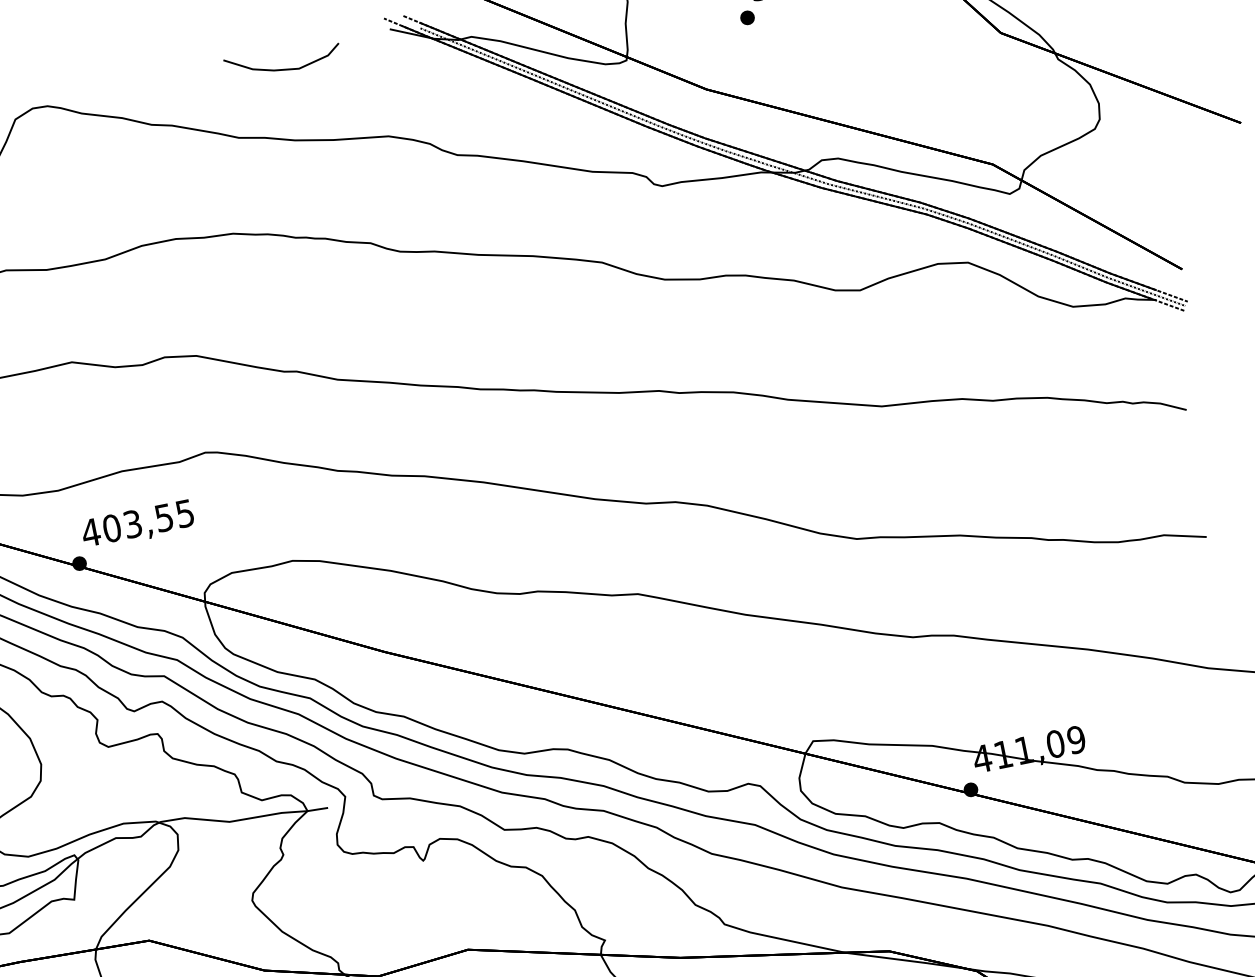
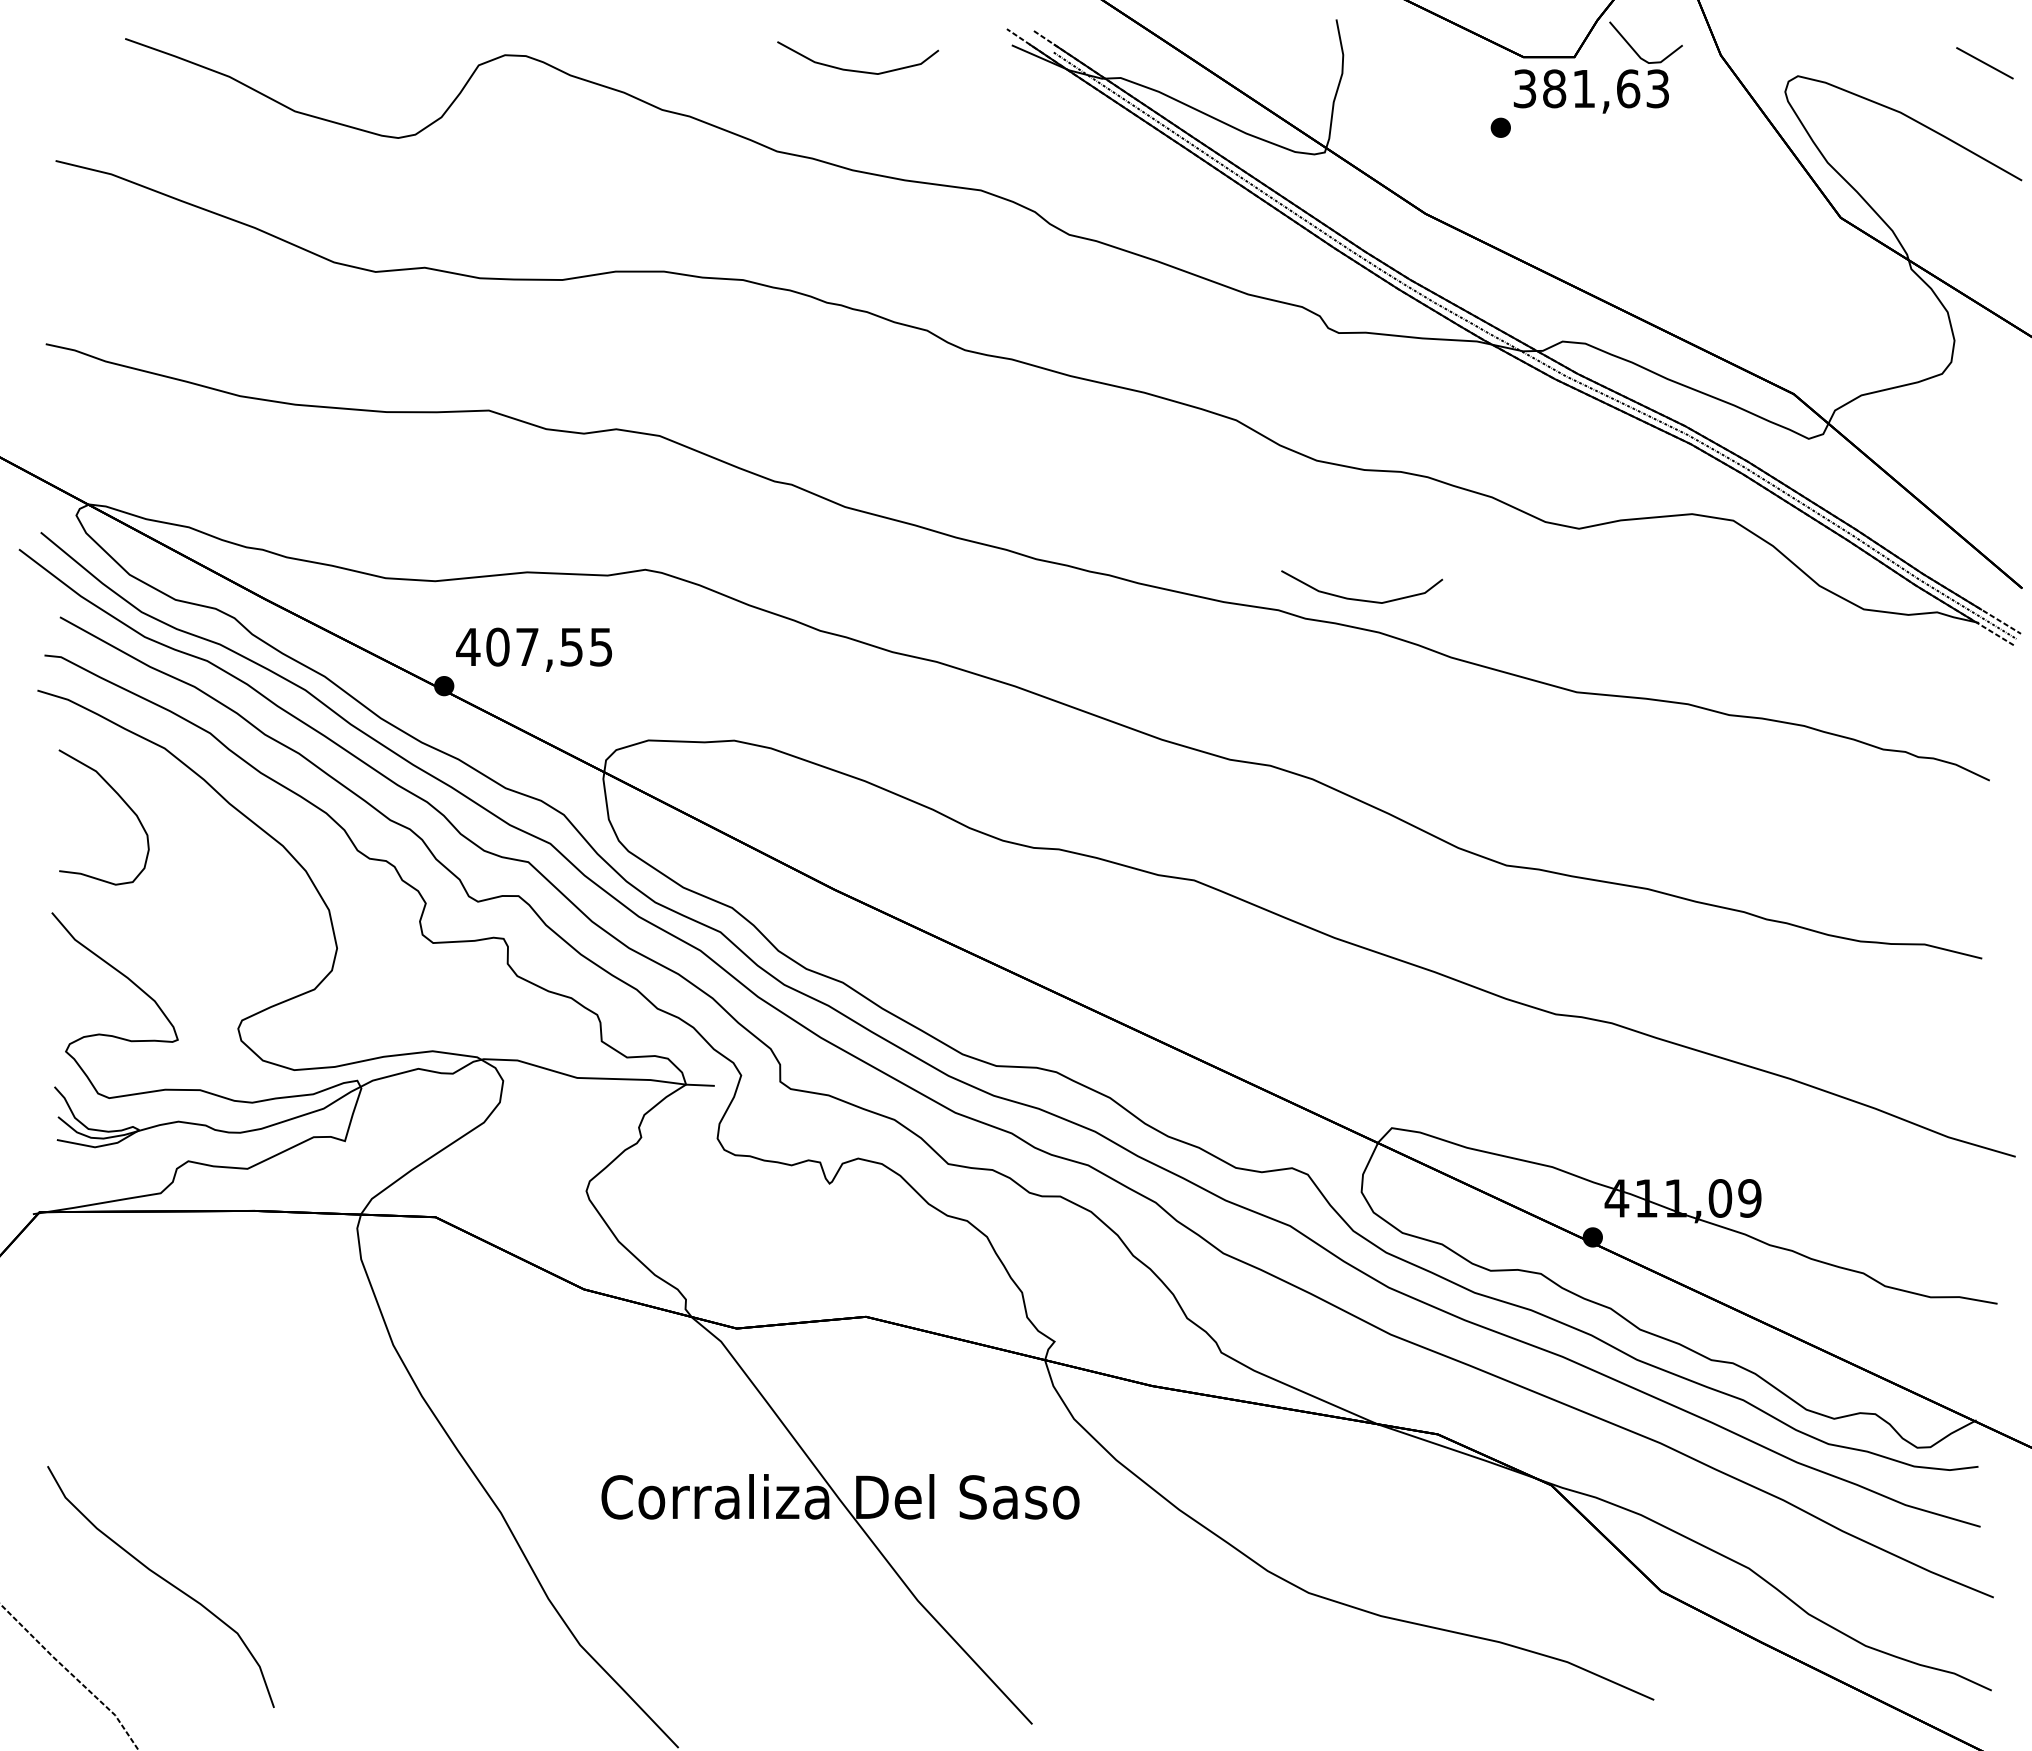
curve: (712, 371) -> (1356, 598), added
text: (132, 523) -> (527, 646), 403,55 -> 407,55

